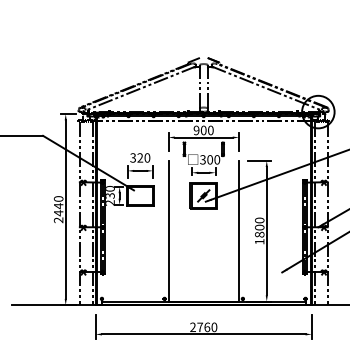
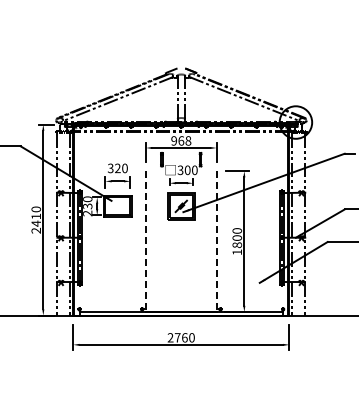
text: (206, 130) -> (184, 140), 900 -> 968
text: (57, 206) -> (35, 216), 2440 -> 2410
line: (168, 232) -> (146, 242), solid -> dashed
line: (238, 232) -> (216, 242), solid -> dashed

